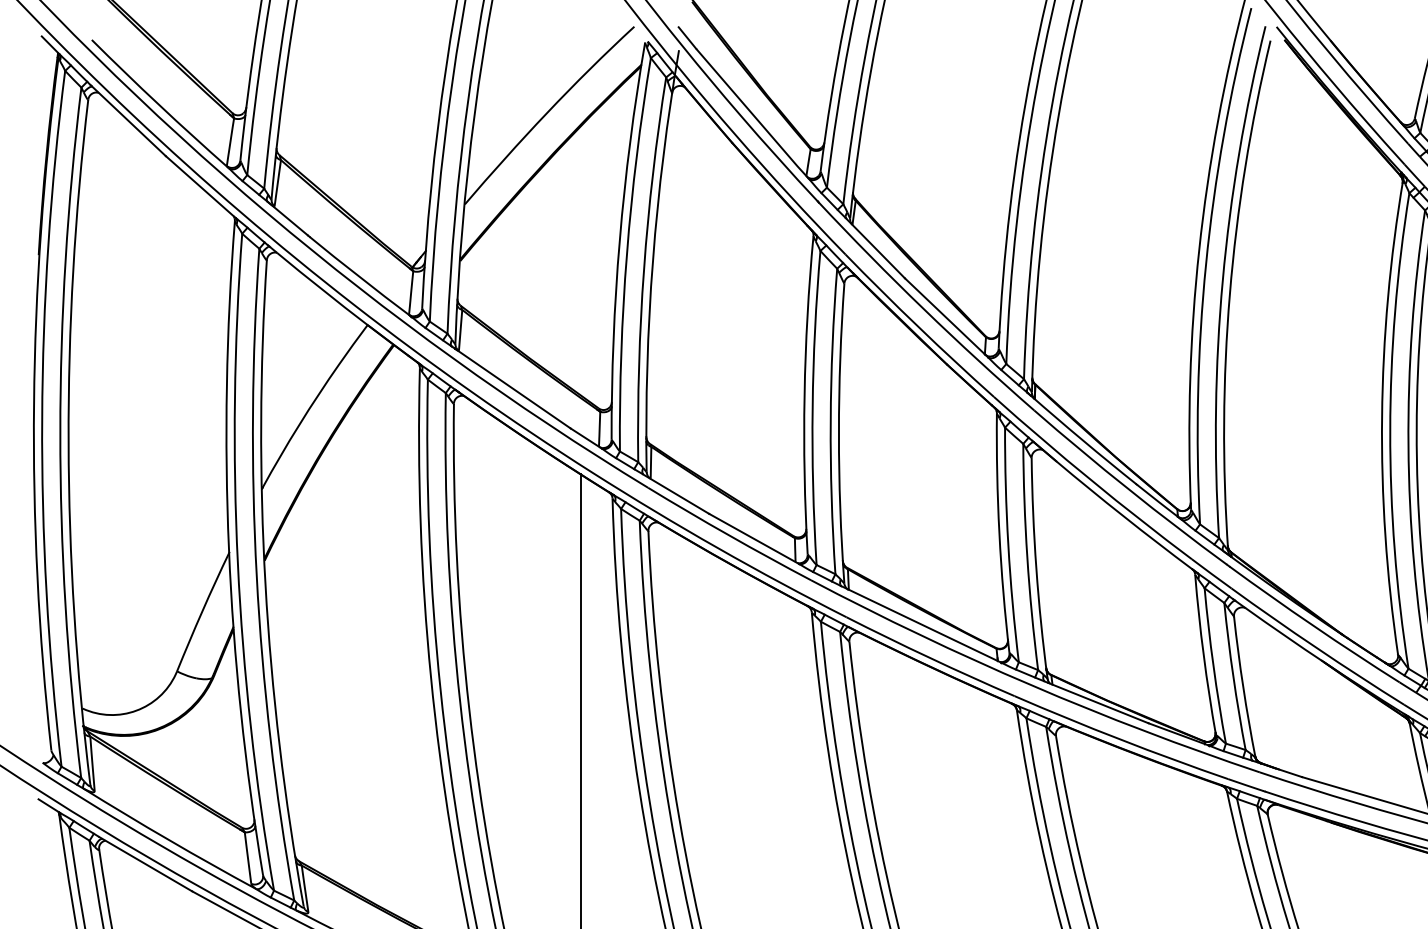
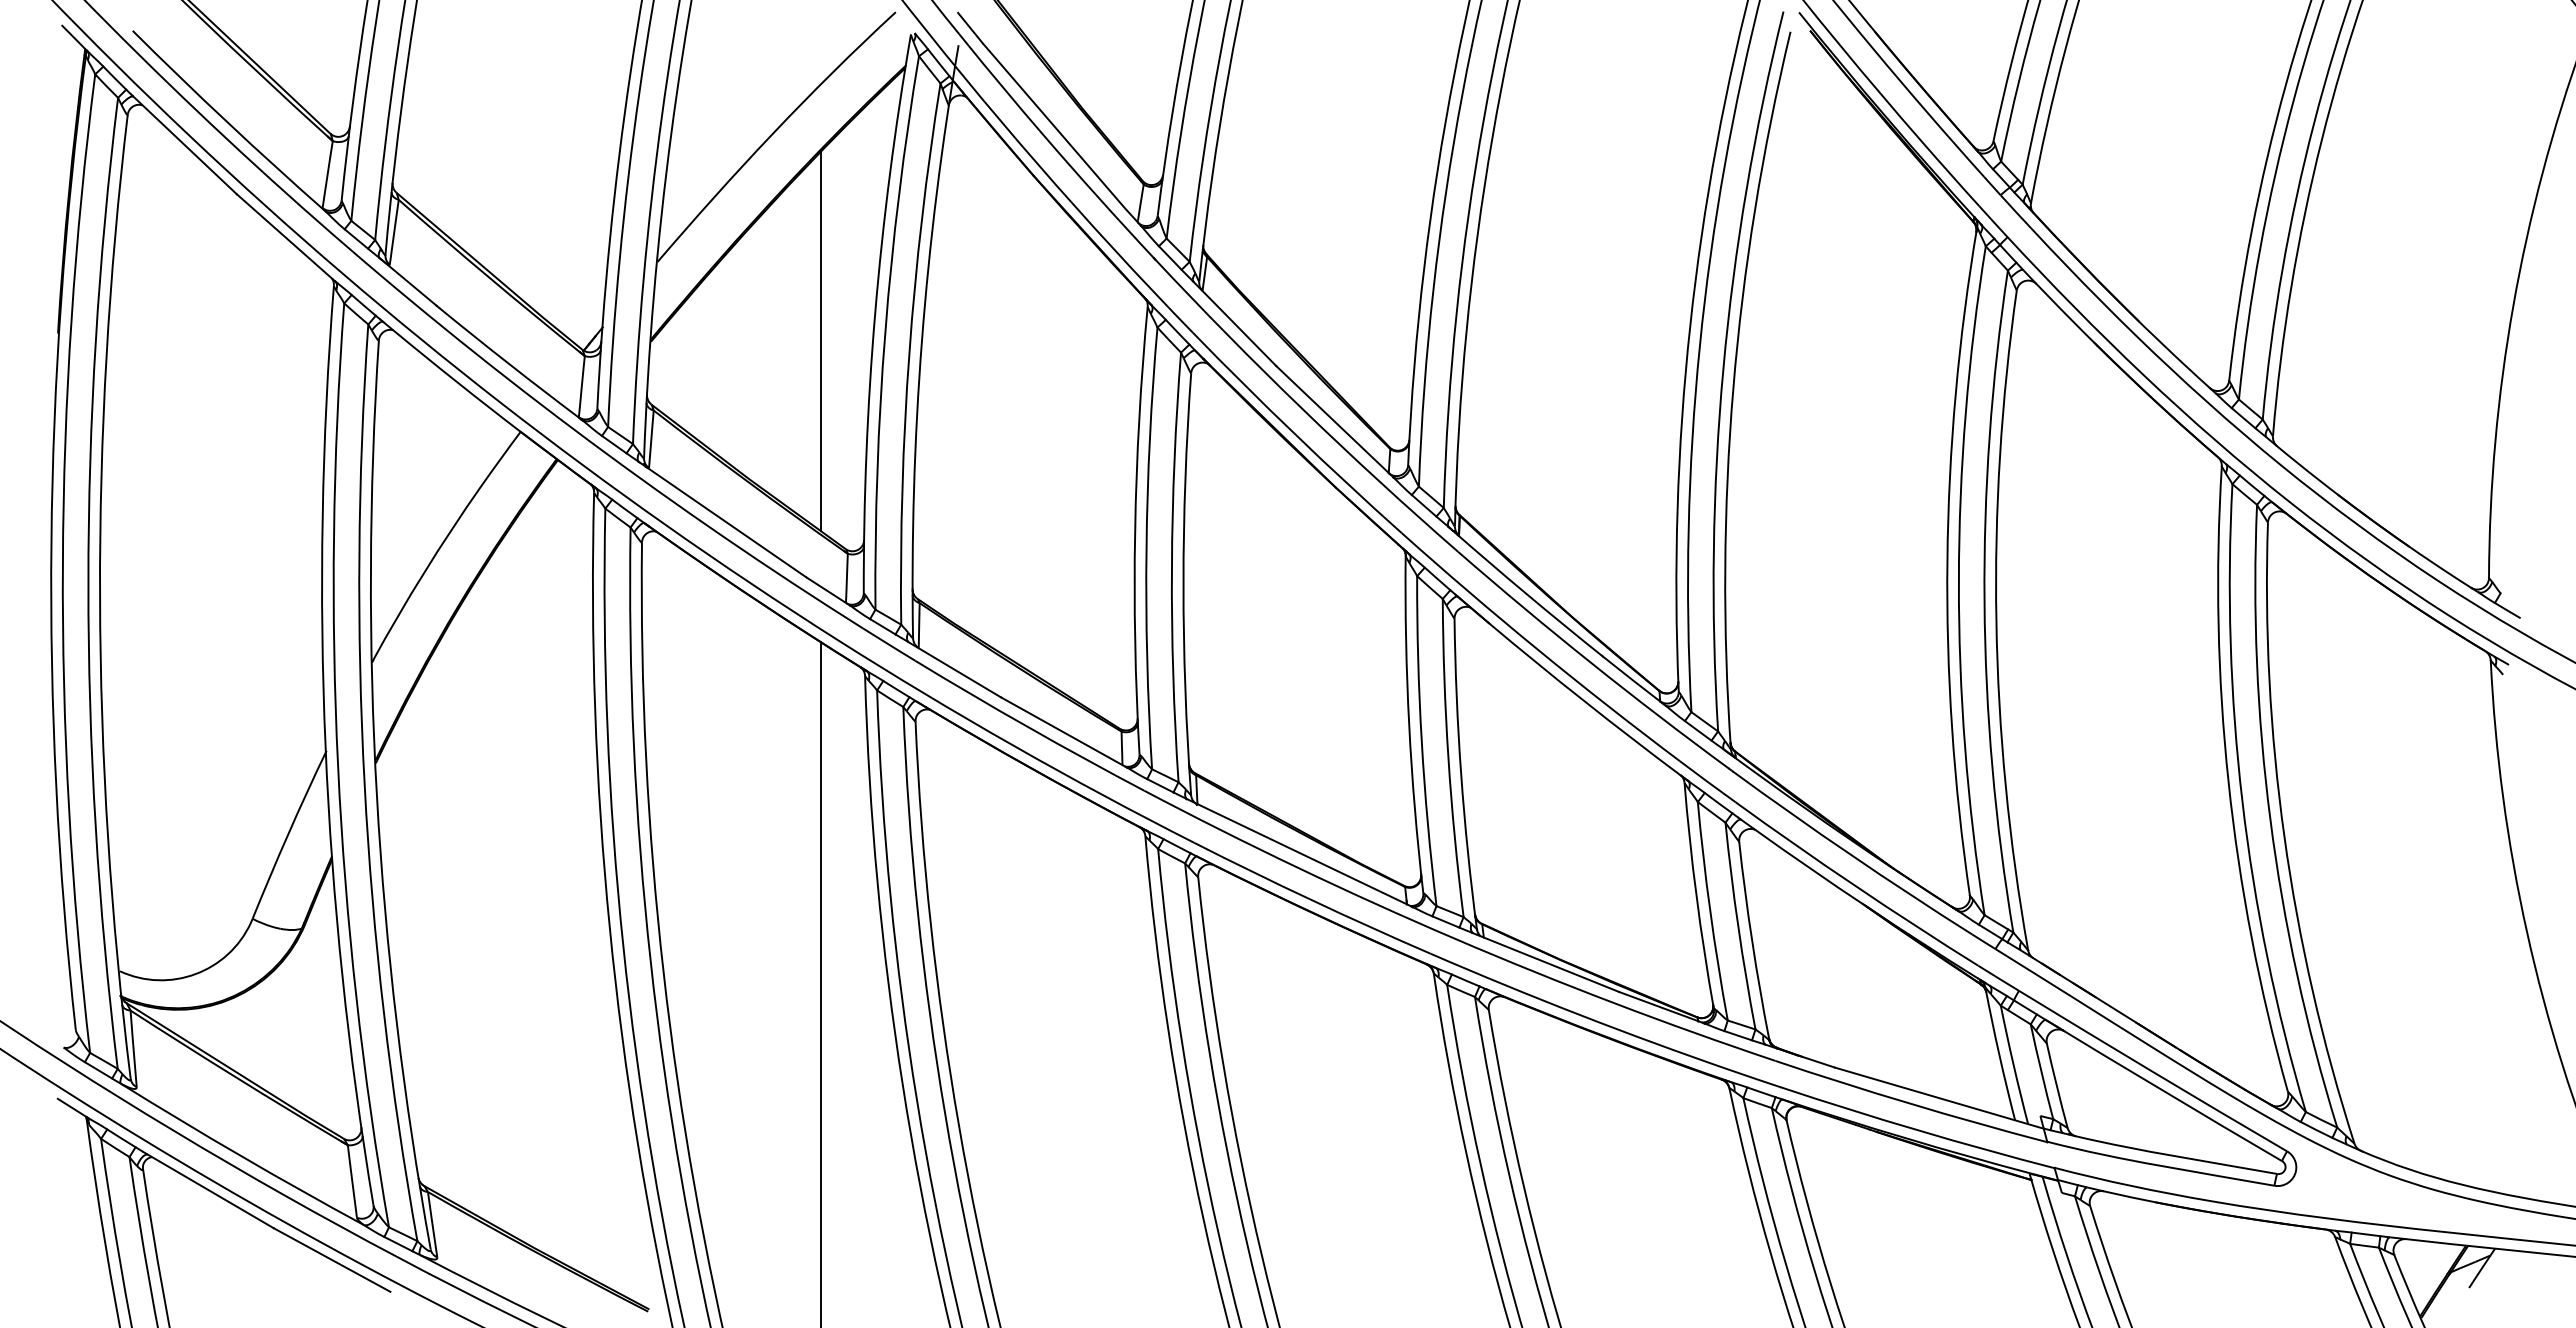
line: (580, 260) -> (820, 341), added

